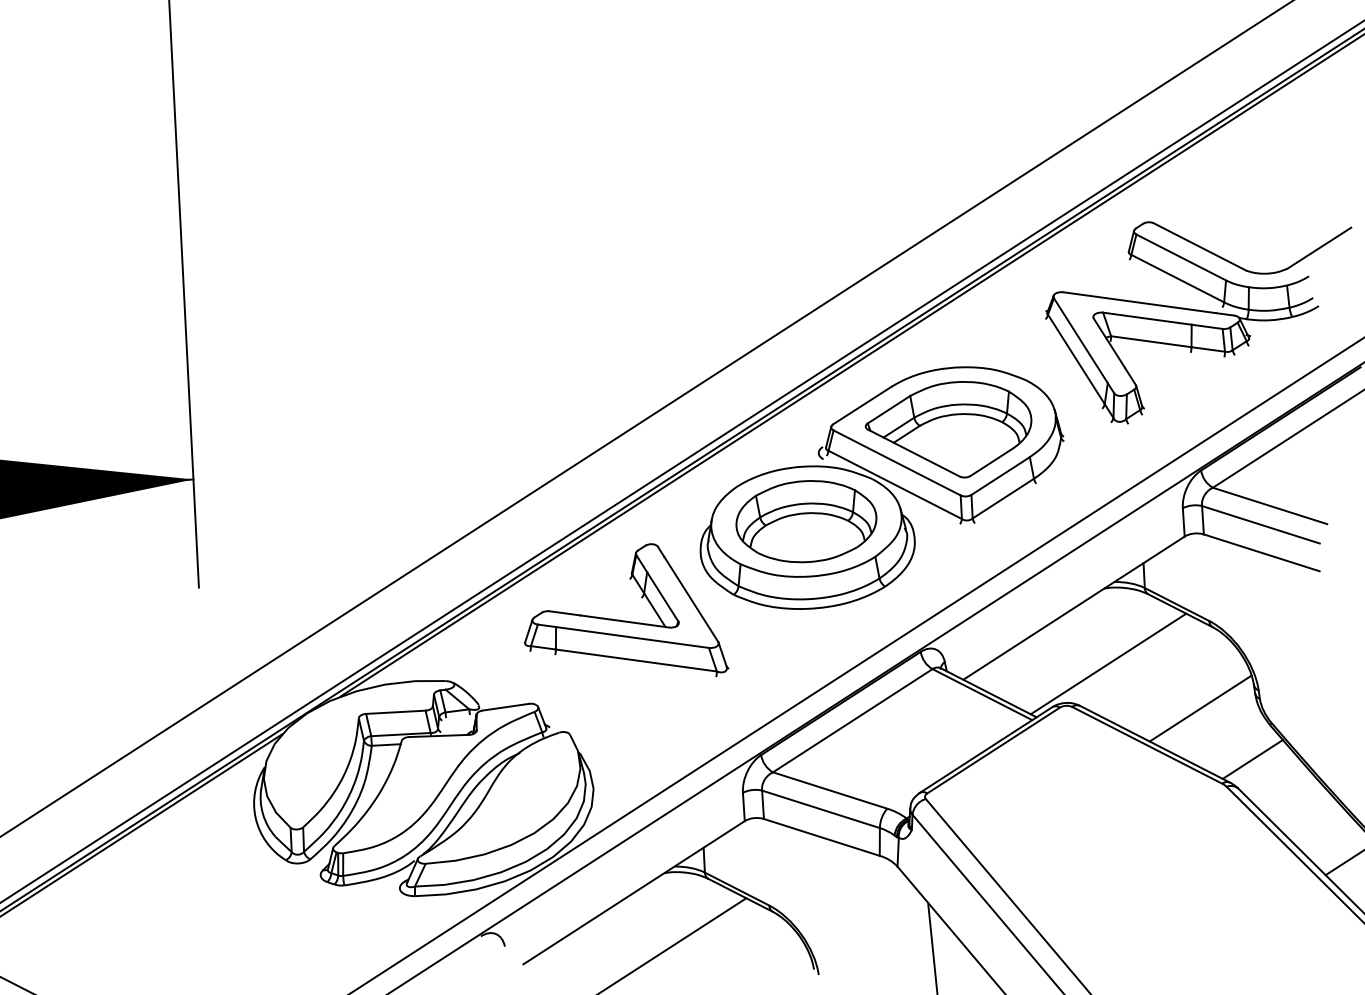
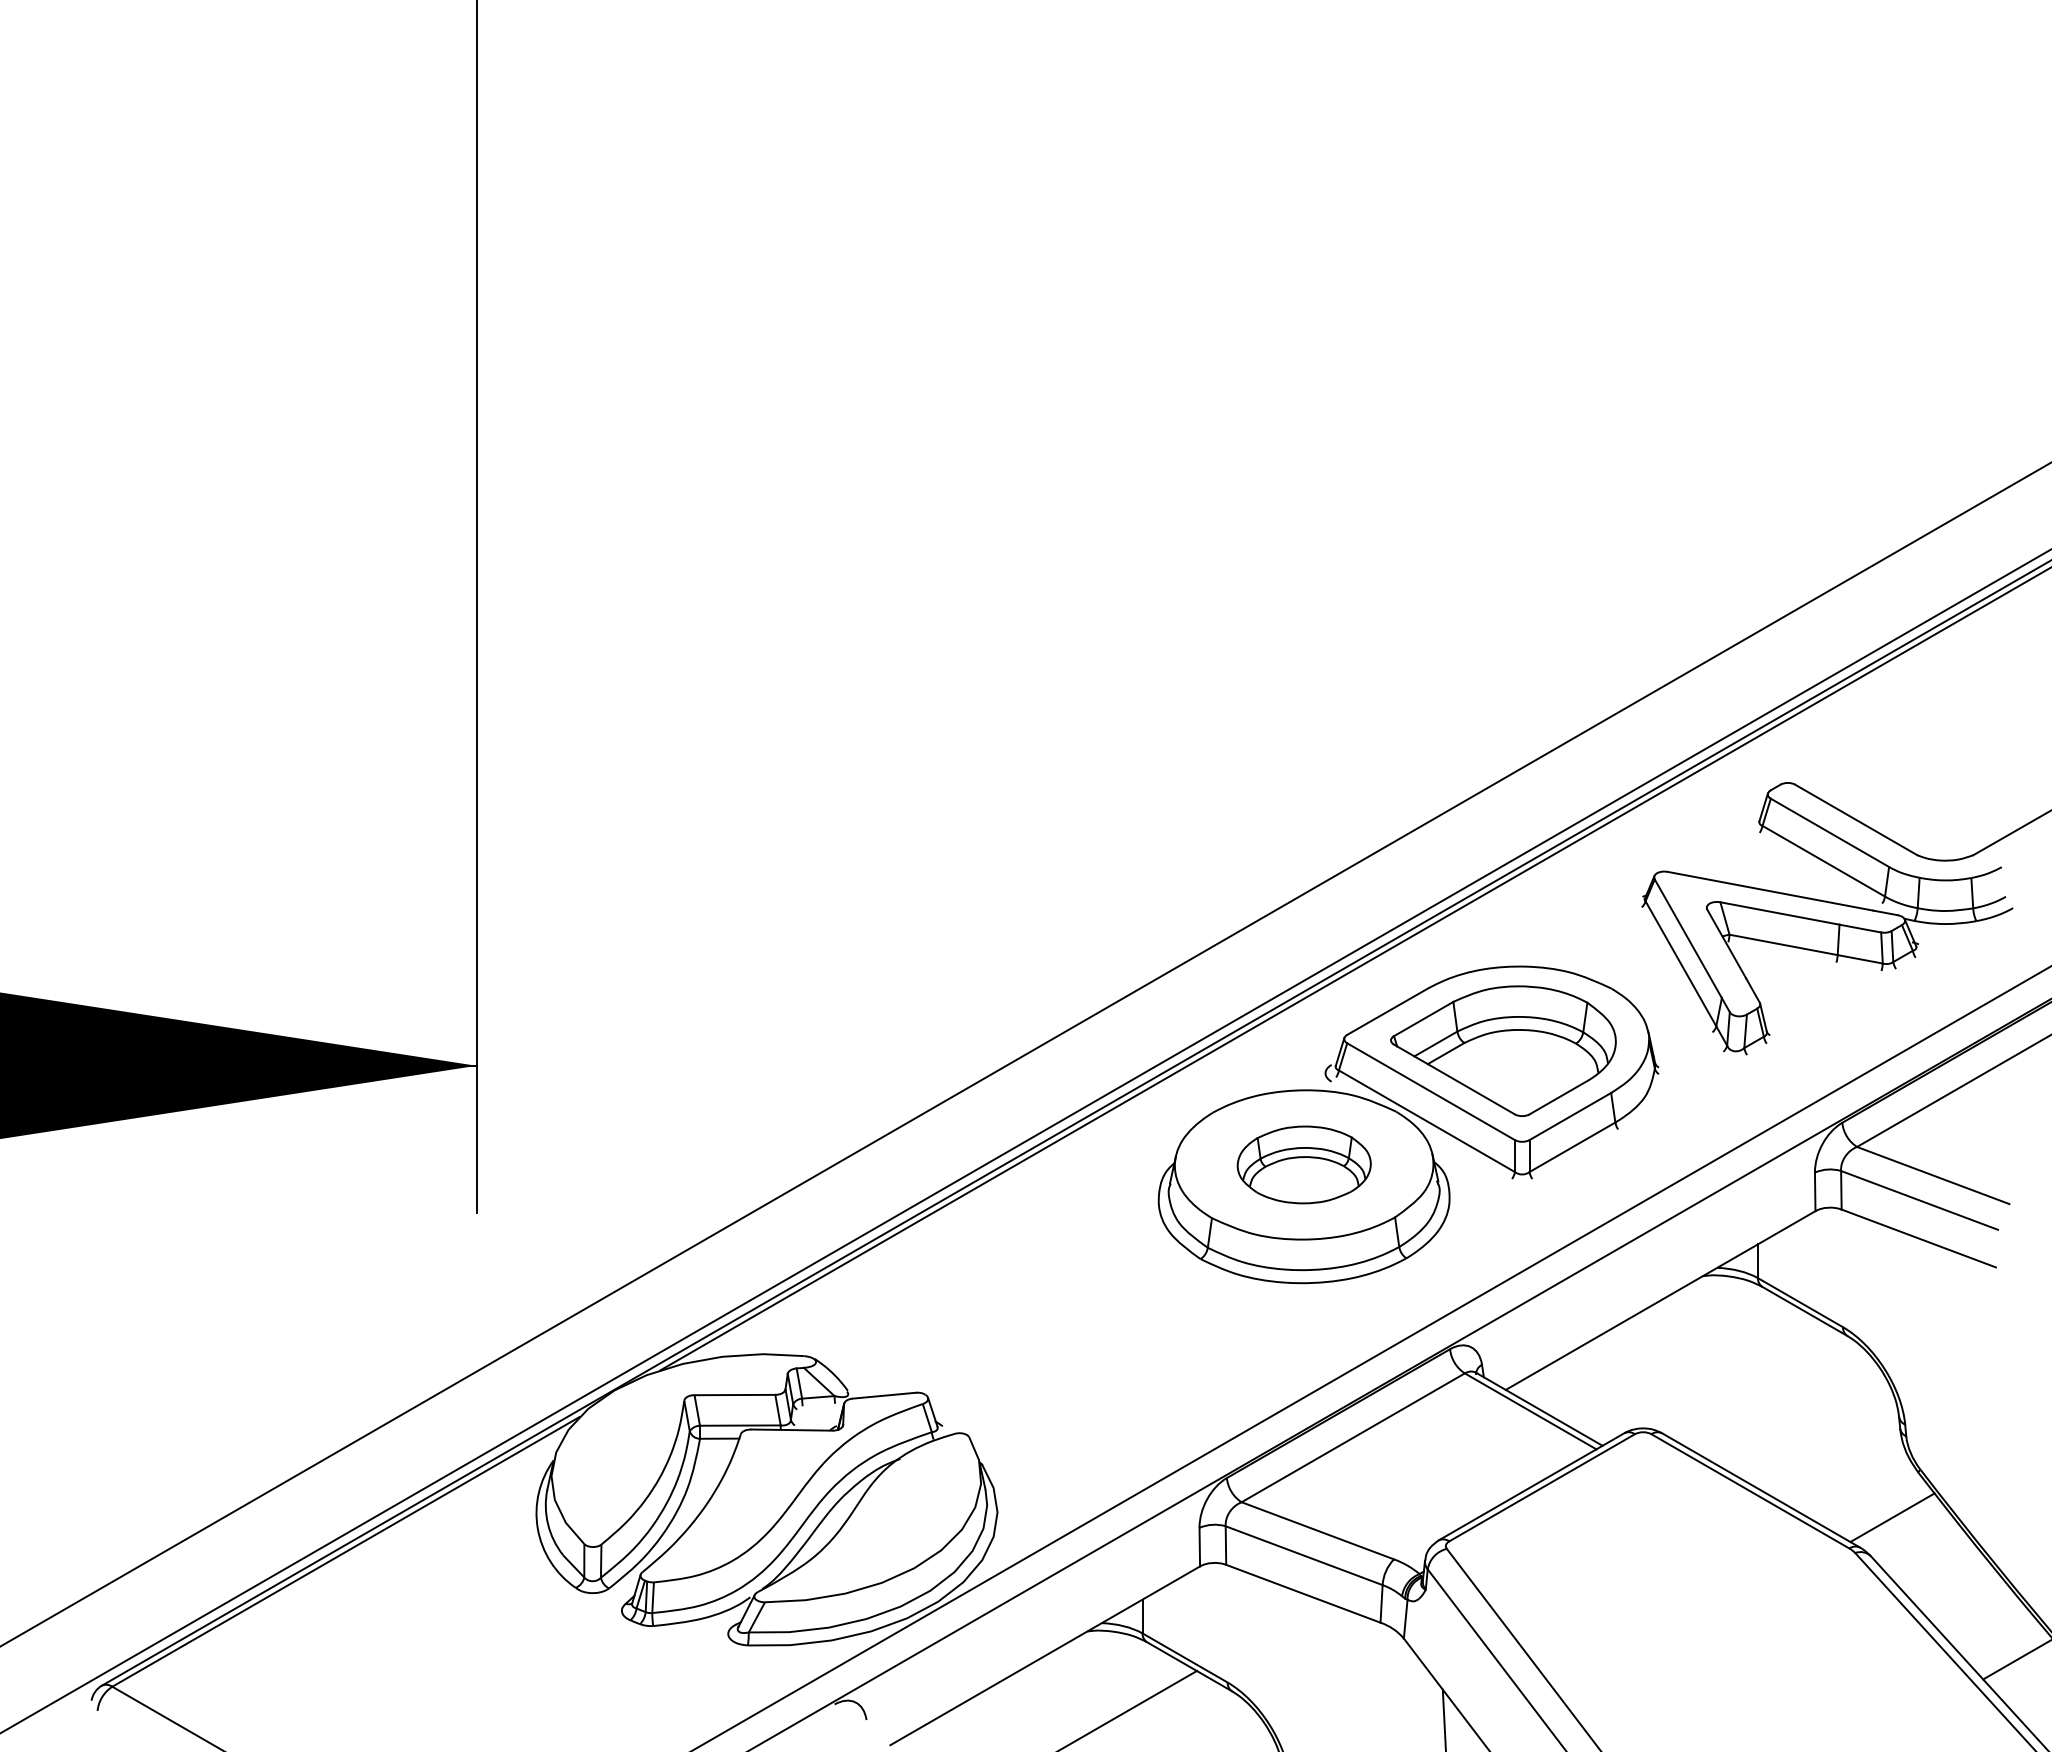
part: (806, 521) -> (1304, 1164), size x0.7
part: (624, 620) -> (1051, 1286), removed
line: (1108, 663) -> (1703, 1378), removed
line: (1200, 708) -> (1825, 1445), removed

